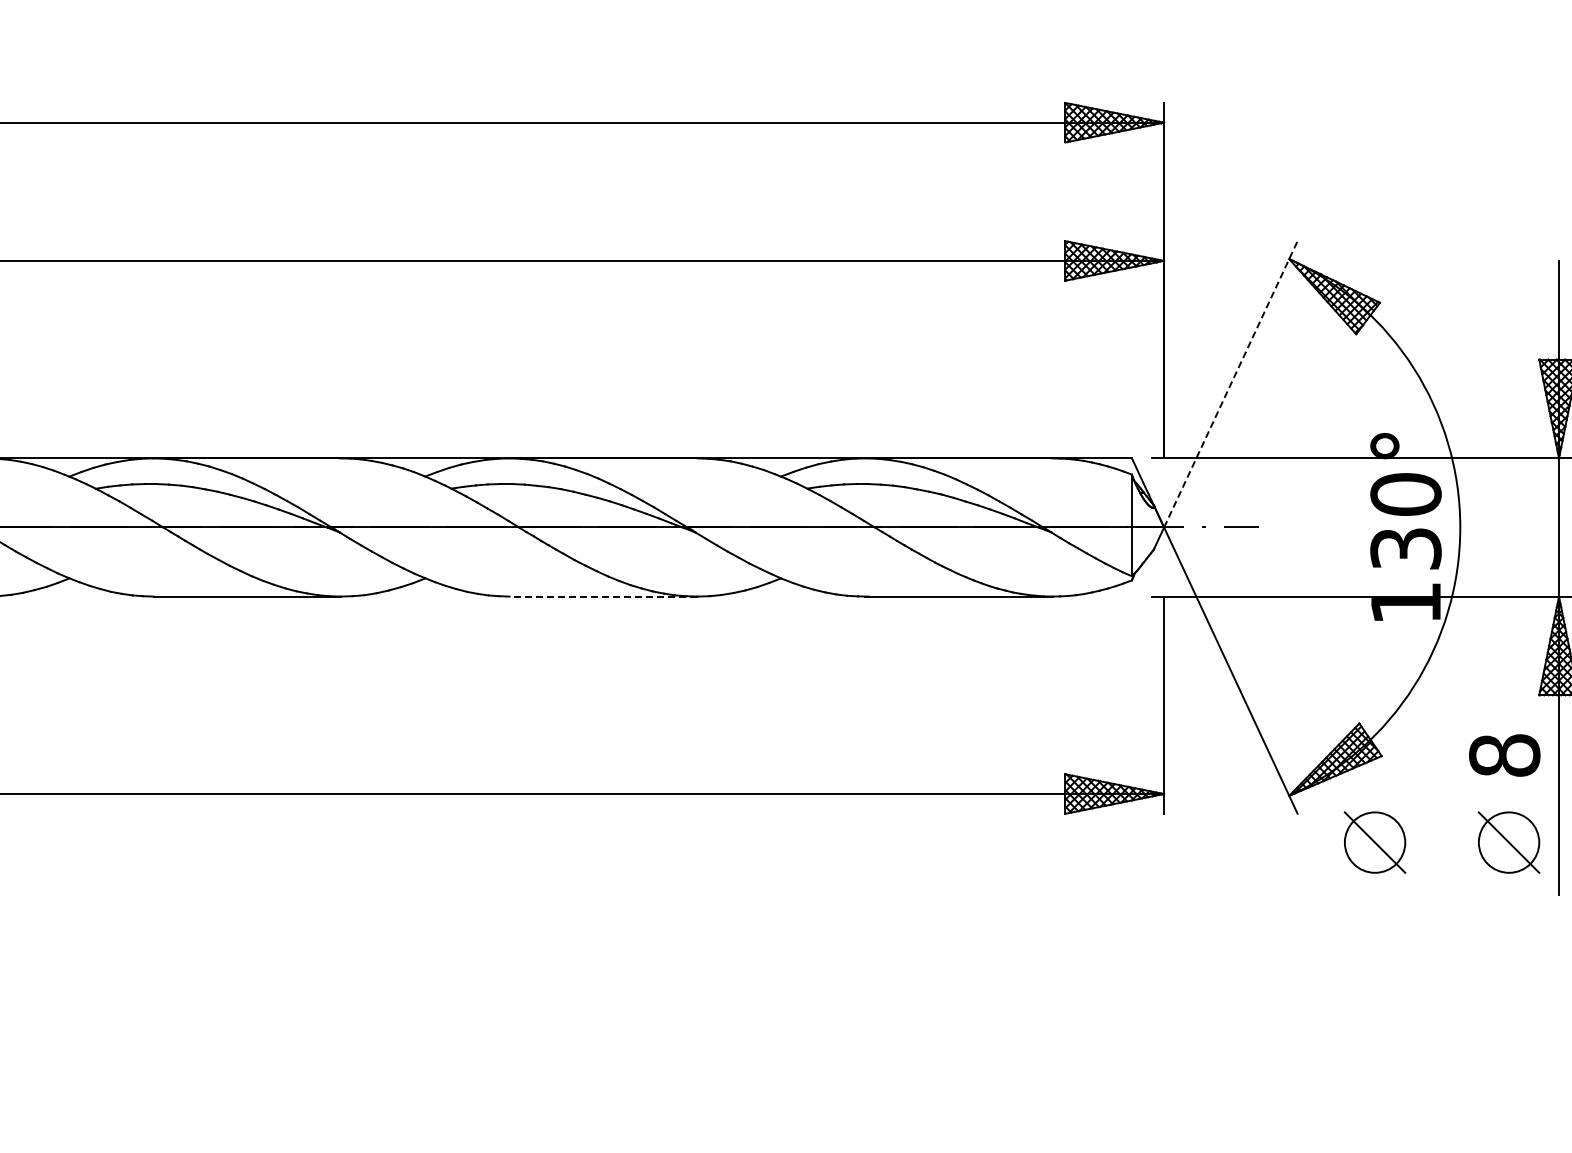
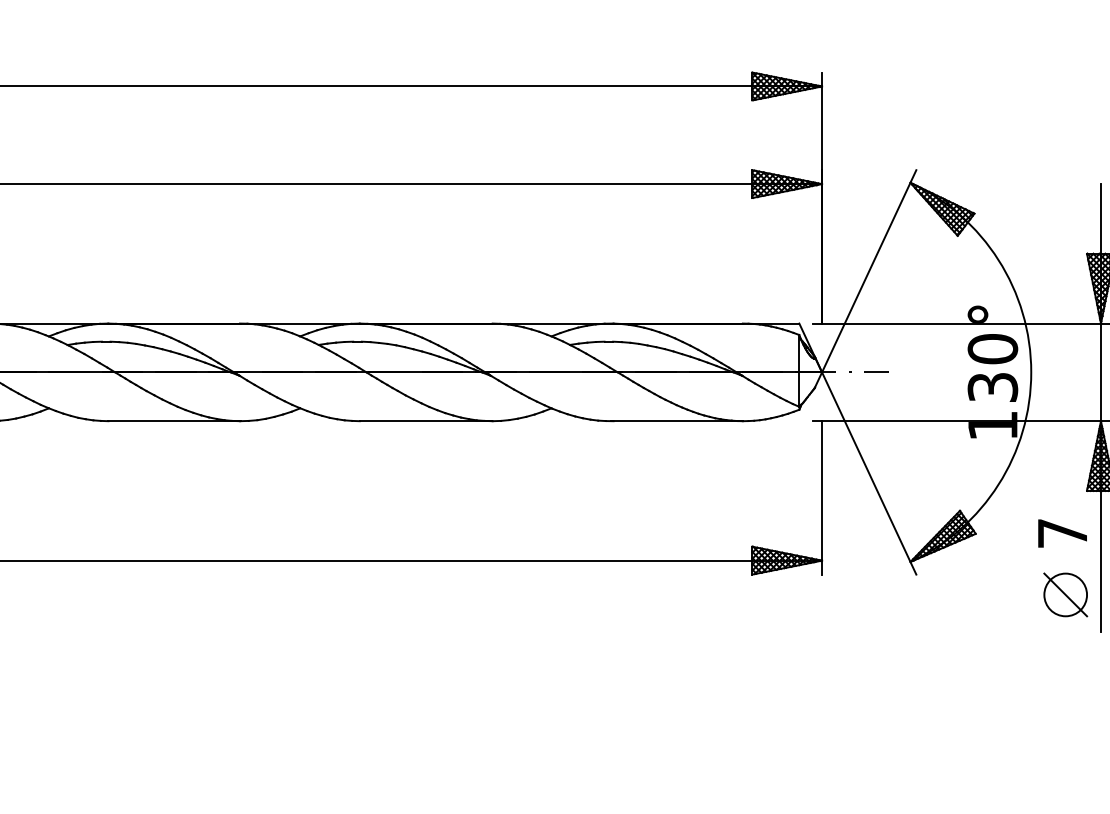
line: (1230, 384) -> (868, 271), dashed -> solid
line: (603, 596) -> (426, 421), dashed -> solid
text: (1504, 755) -> (1062, 533), 8 -> 7
part: (1374, 842) -> (970, 594), removed

